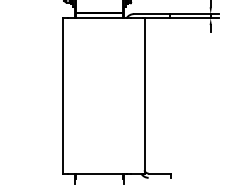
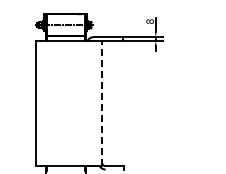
line: (144, 96) -> (102, 103), solid -> dashed

